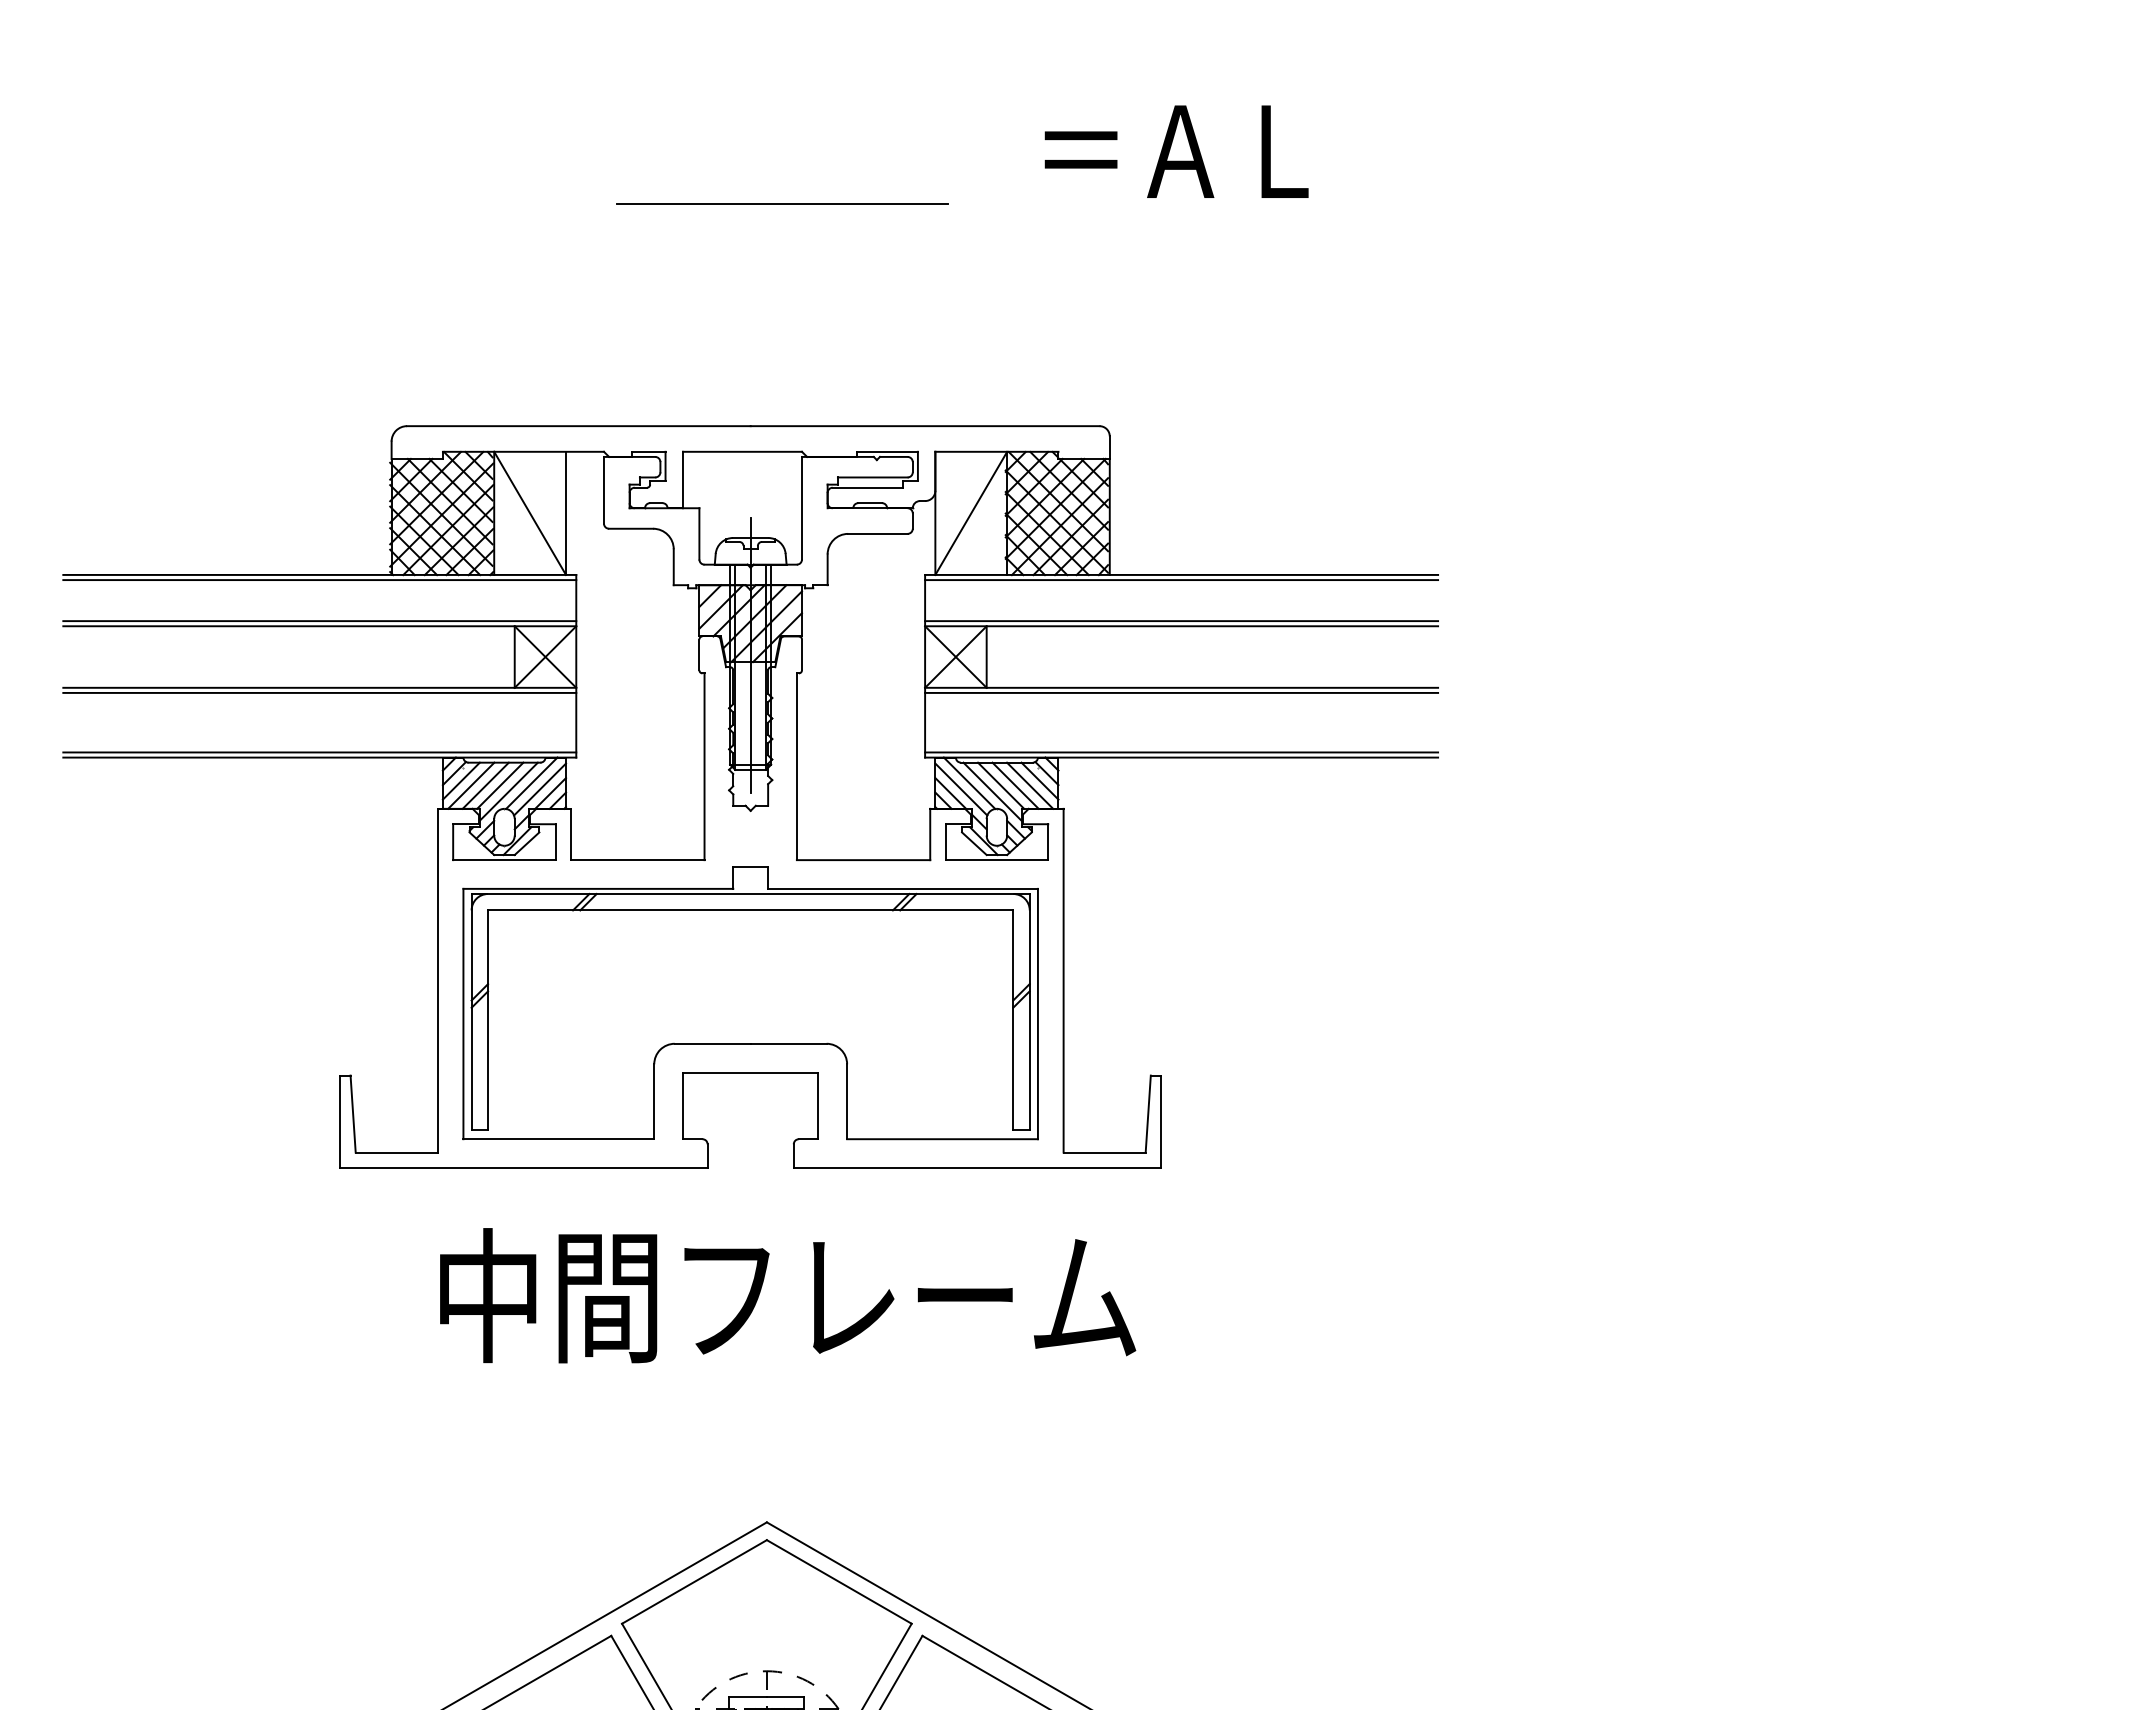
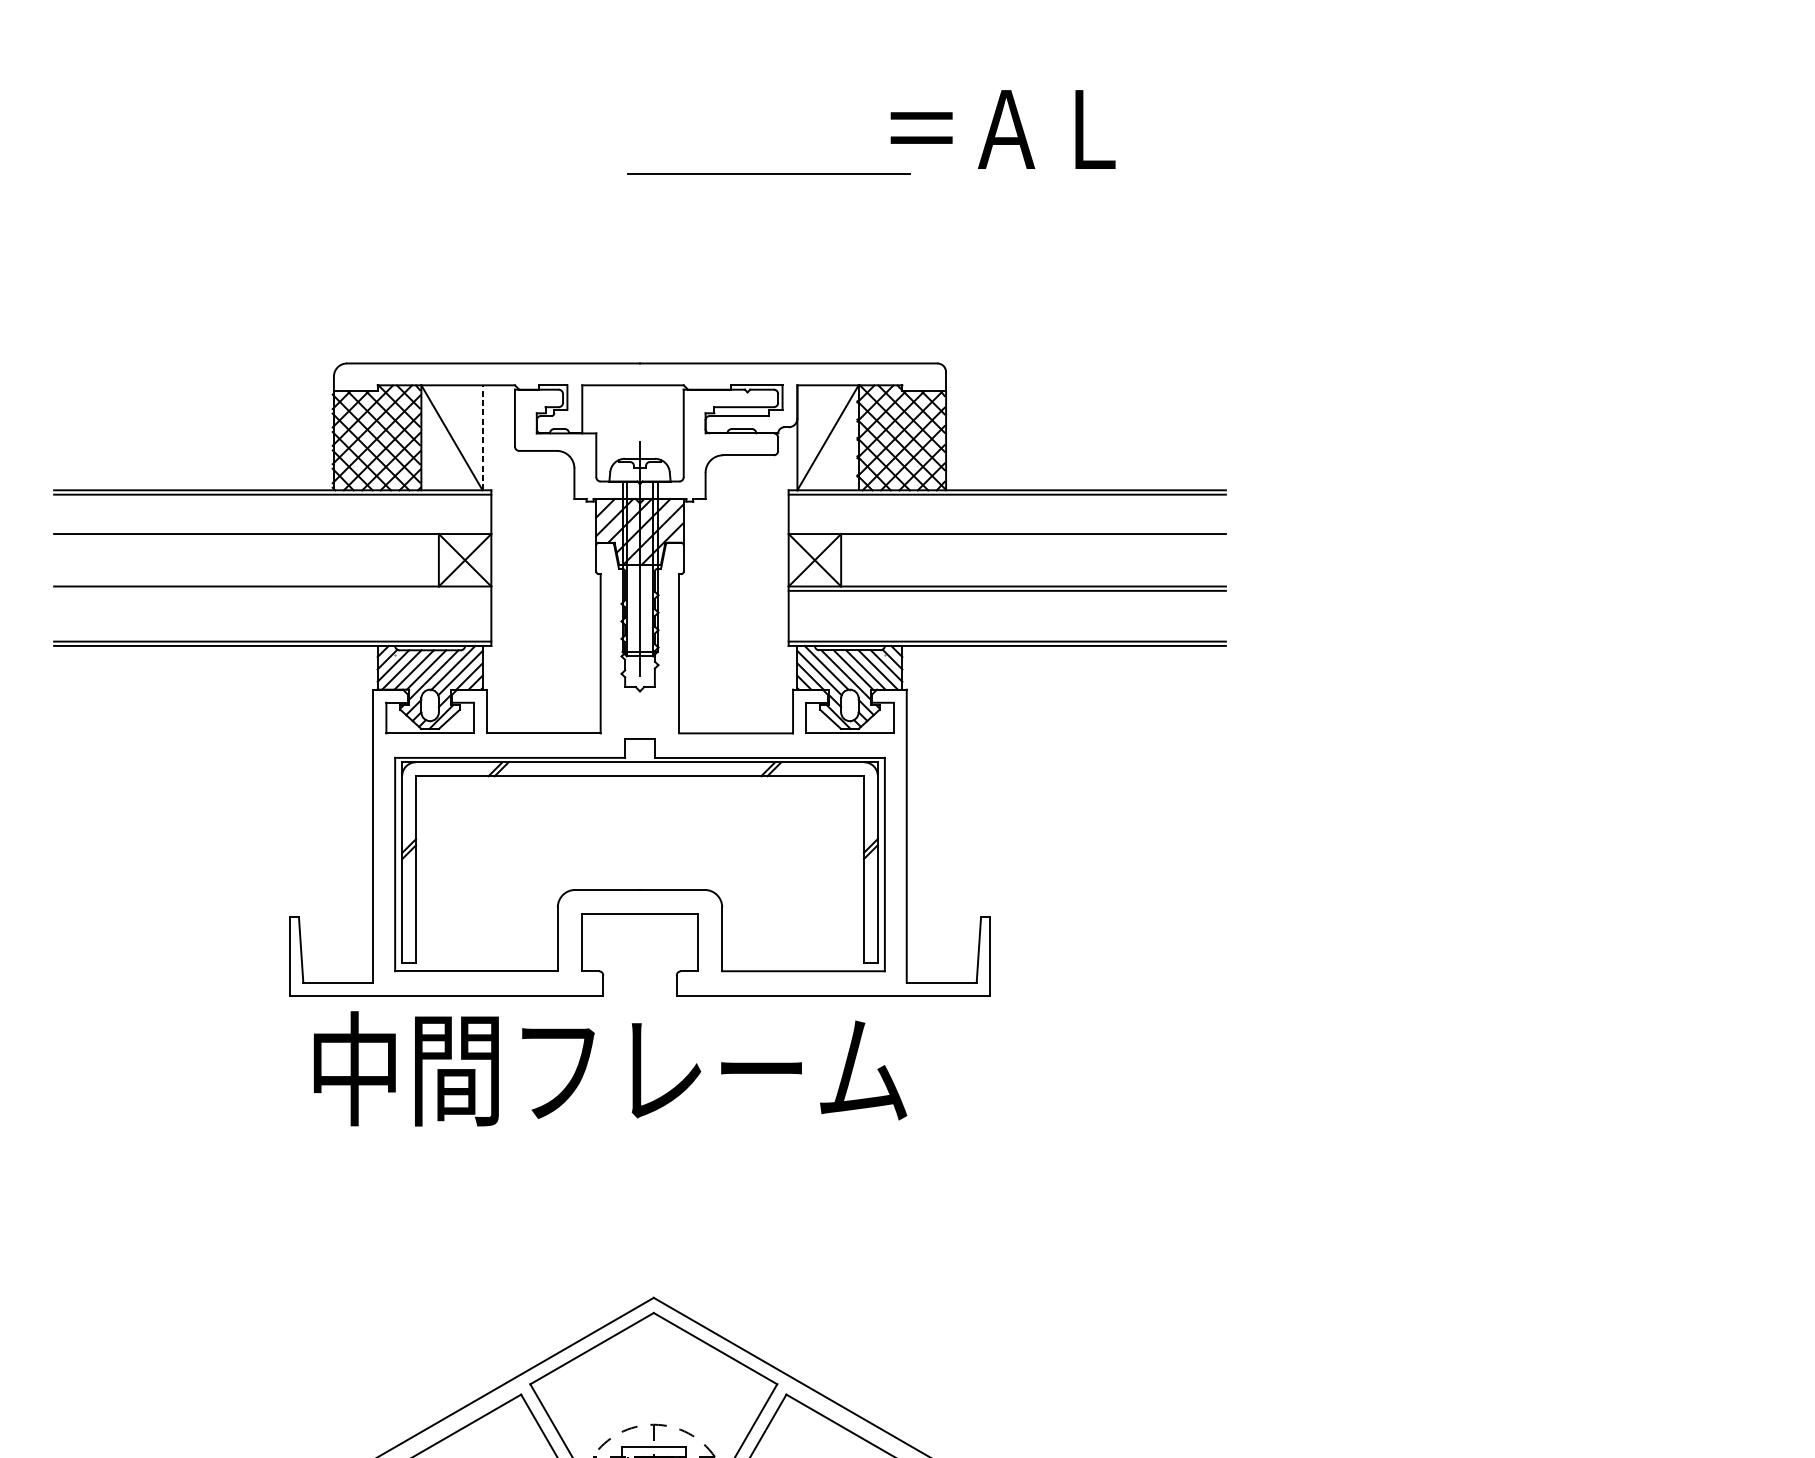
line: (782, 203) -> (769, 173), moved
line: (566, 513) -> (483, 437), solid -> dashed
line: (319, 621) -> (272, 529), removed
line: (1181, 621) -> (1007, 529), removed
line: (319, 692) -> (272, 590), removed
text: (788, 1295) -> (610, 1068), moved

